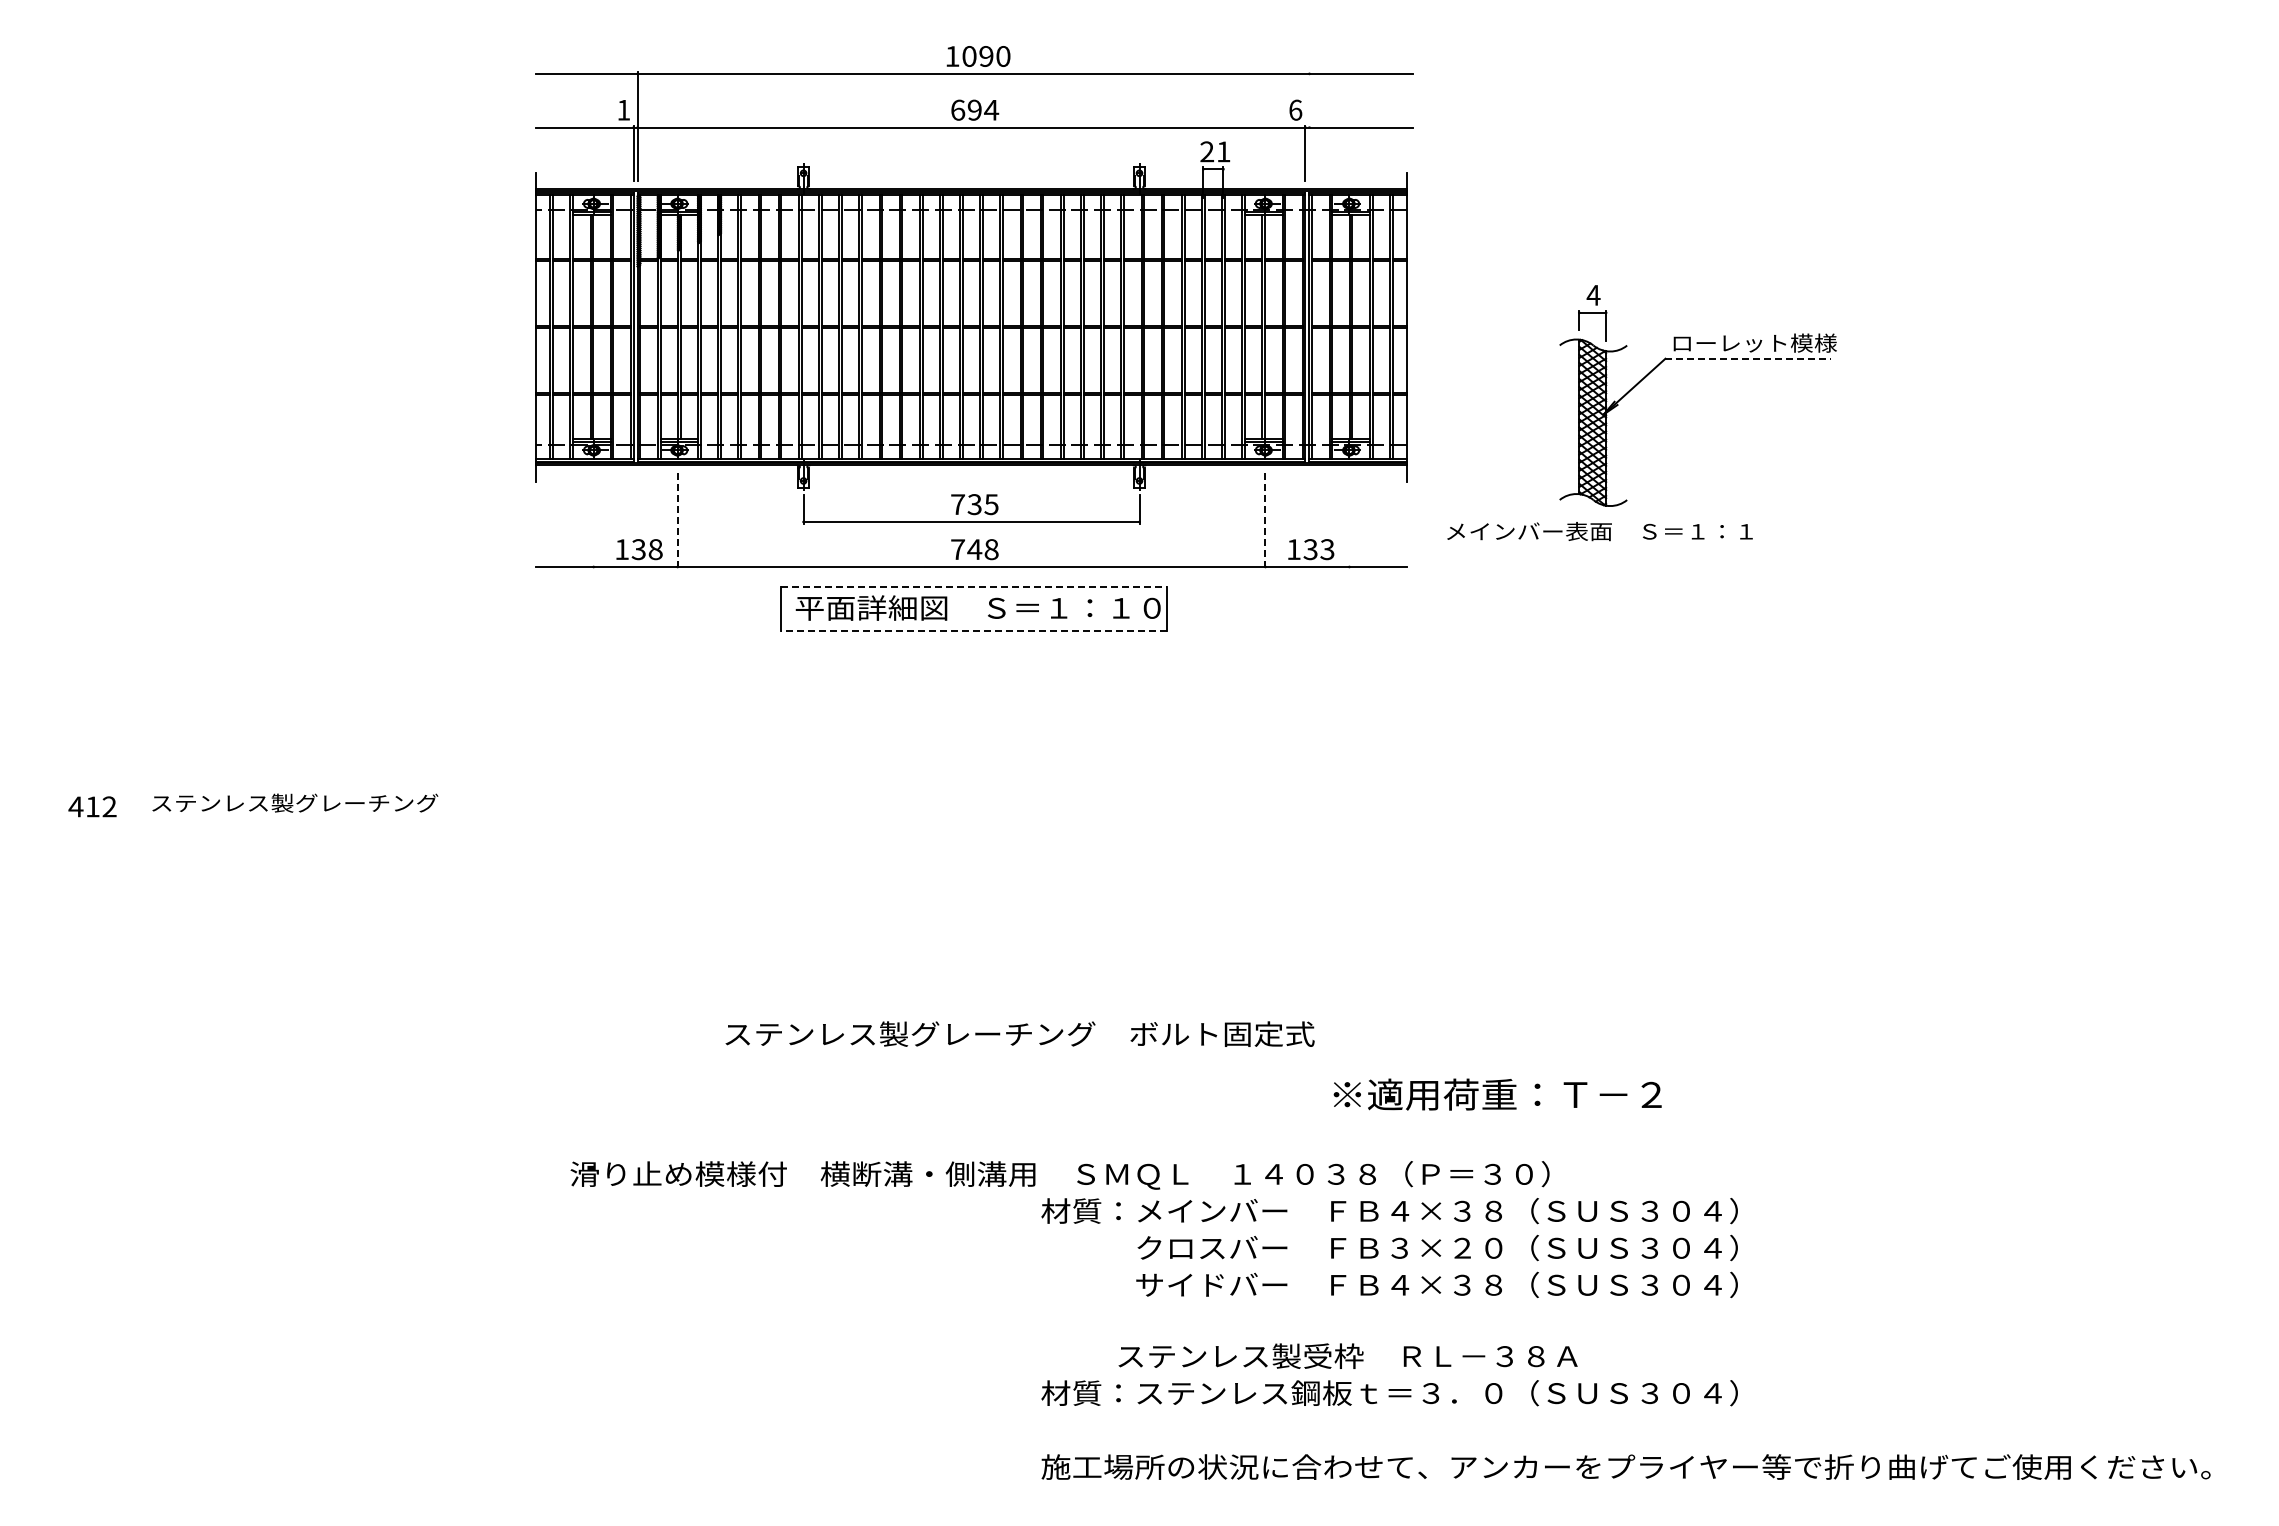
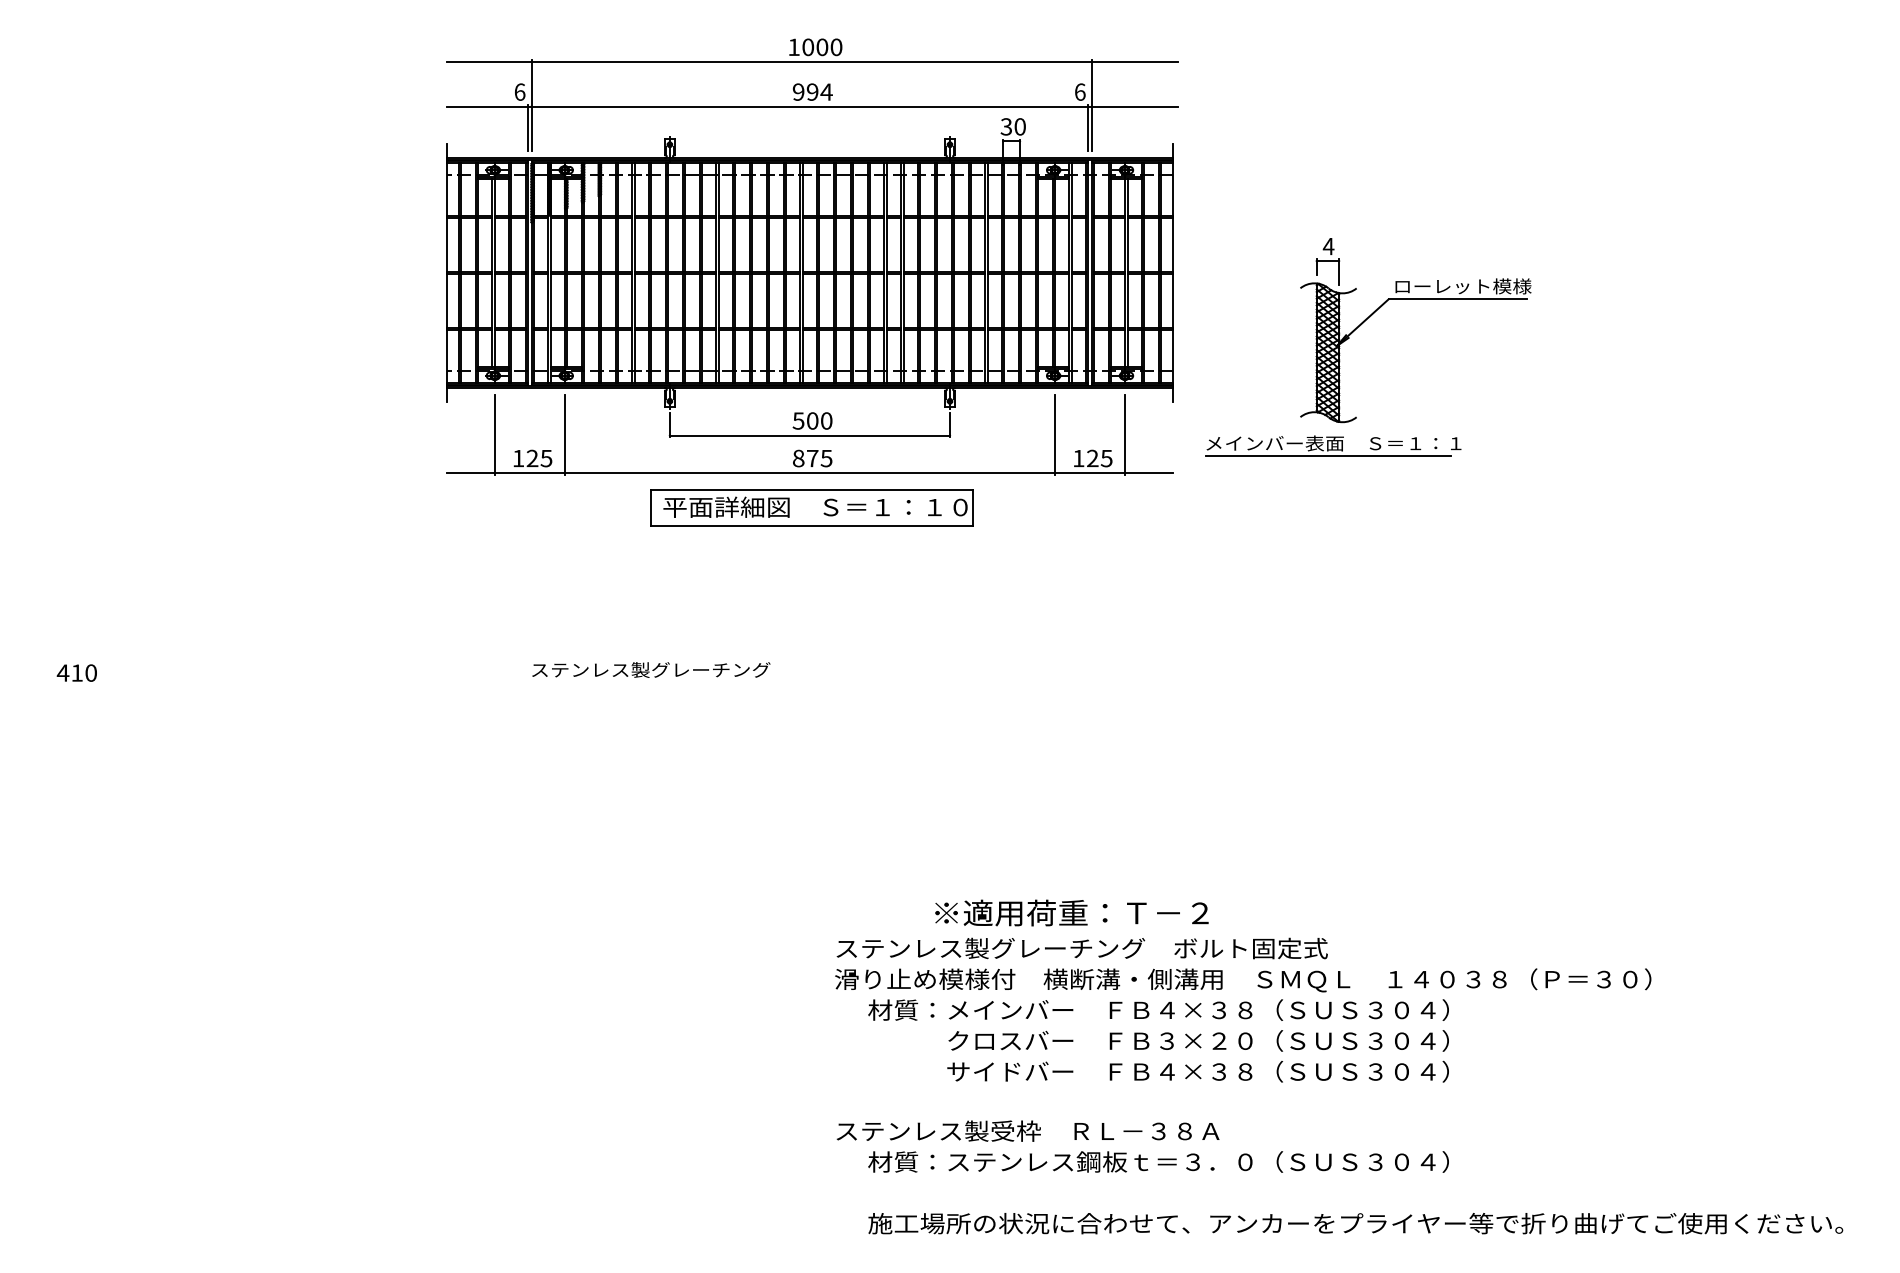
text: (986, 56) -> (822, 47), 1090 -> 1000
text: (623, 109) -> (519, 91), 1 -> 6
text: (958, 109) -> (799, 91), 694 -> 994
line: (1309, 126) -> (1091, 105), added
text: (1215, 151) -> (1013, 126), 21 -> 30
line: (1748, 358) -> (1457, 299), dashed -> solid
text: (974, 504) -> (812, 420), 735 -> 500
line: (593, 520) -> (494, 434), added
line: (1349, 520) -> (1125, 434), added
line: (677, 521) -> (564, 435), dashed -> solid
line: (1265, 521) -> (1055, 435), dashed -> solid
line: (1593, 546) -> (1328, 455), added
text: (646, 549) -> (538, 458), 138 -> 125
text: (974, 549) -> (812, 458), 748 -> 875
text: (1318, 549) -> (1099, 458), 133 -> 125
line: (974, 587) -> (812, 490), dashed -> solid
line: (973, 630) -> (811, 526), dashed -> solid
text: (295, 802) -> (651, 669), moved
text: (109, 806) -> (91, 672), 412 -> 410
text: (1019, 1033) -> (1081, 947), moved
text: (1497, 1094) -> (1071, 912), moved
text: (1059, 1175) -> (1242, 980), moved
text: (1347, 1355) -> (1027, 1130), moved

